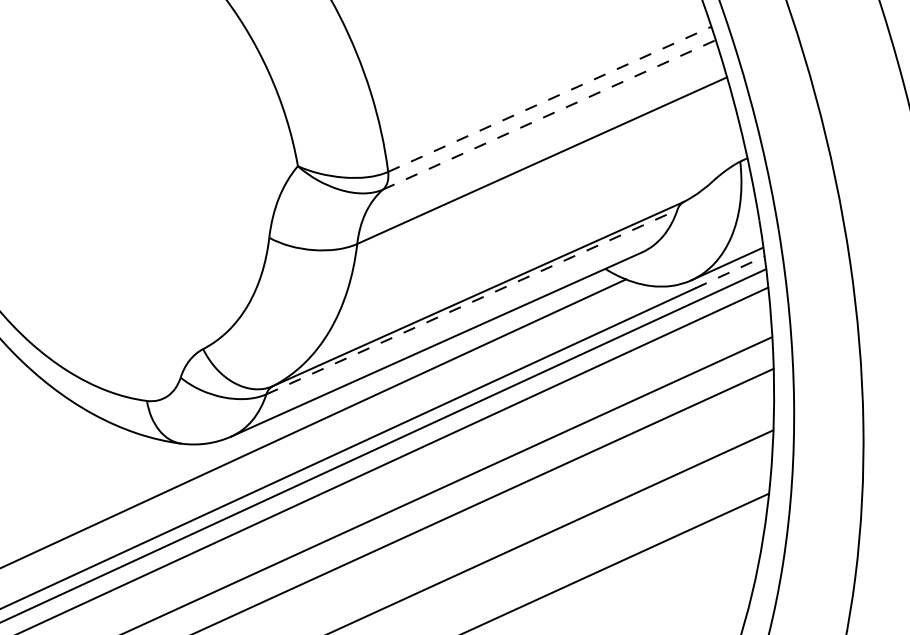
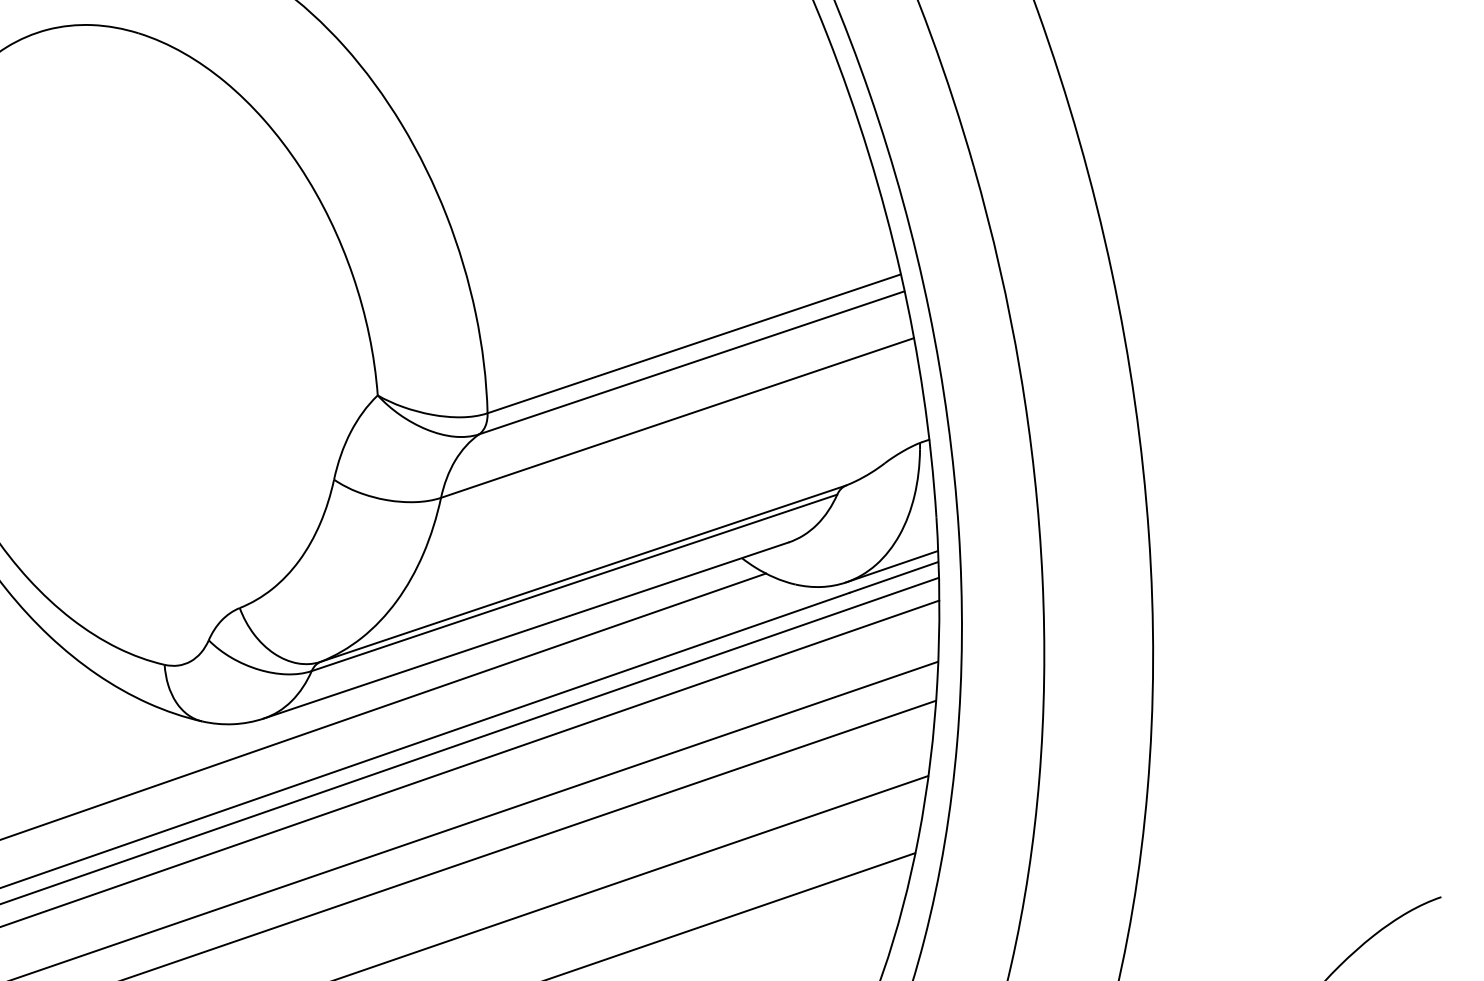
line: (549, 99) -> (694, 343), dashed -> solid
line: (549, 114) -> (692, 362), dashed -> solid
line: (729, 272) -> (893, 577), dashed -> solid
line: (471, 301) -> (574, 582), dashed -> solid

